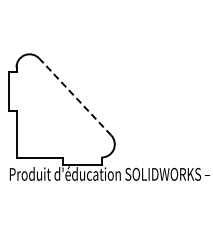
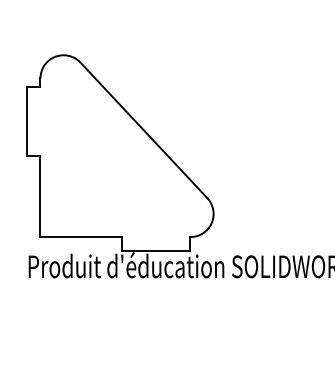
line: (75, 96) -> (144, 129), dashed -> solid

